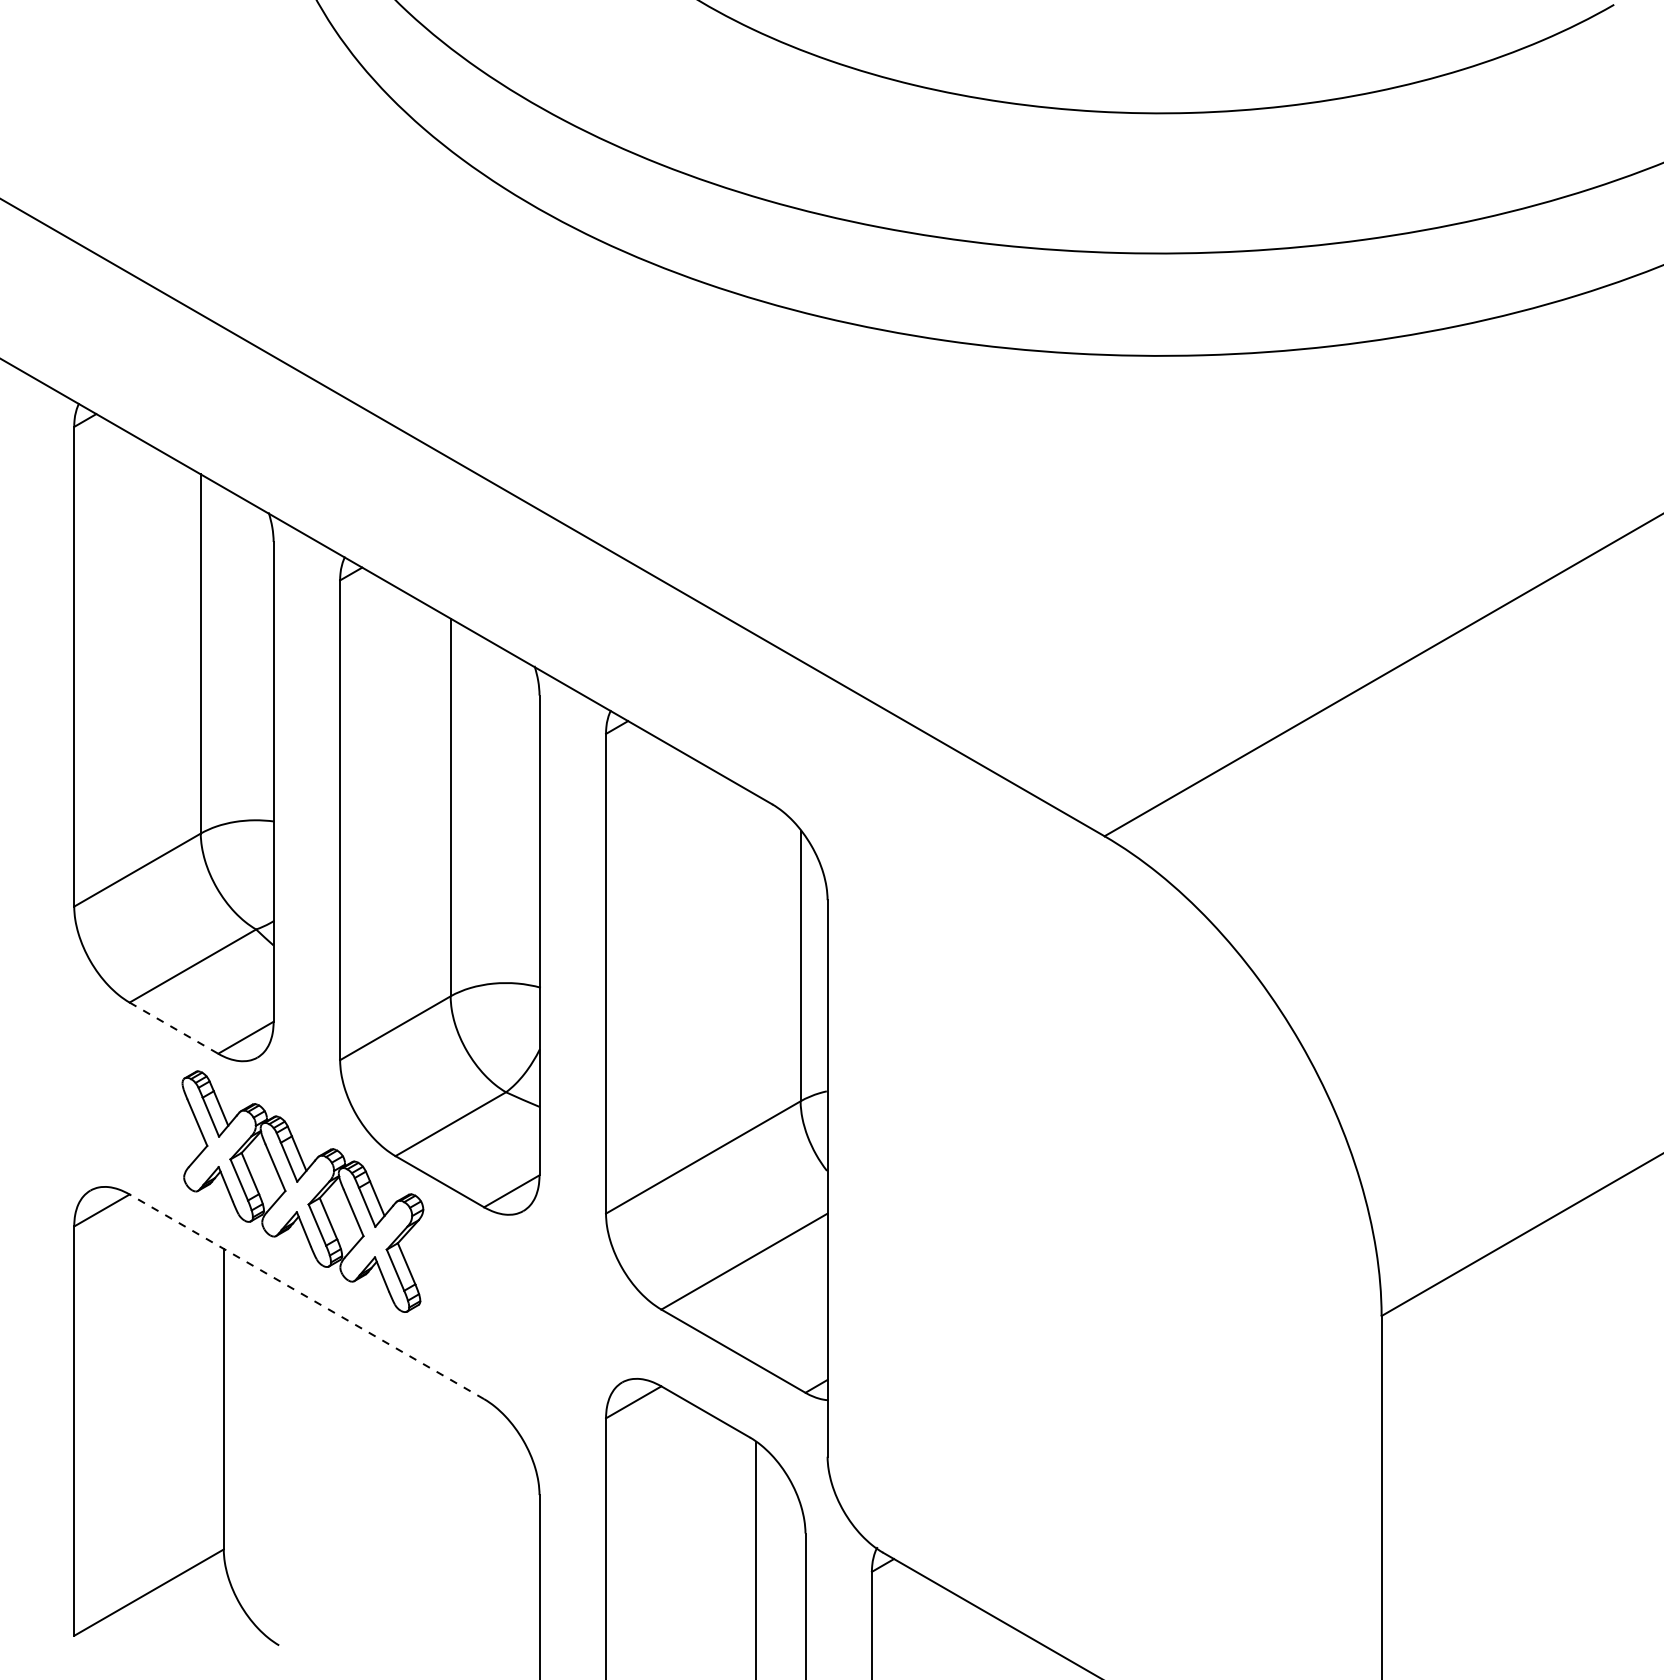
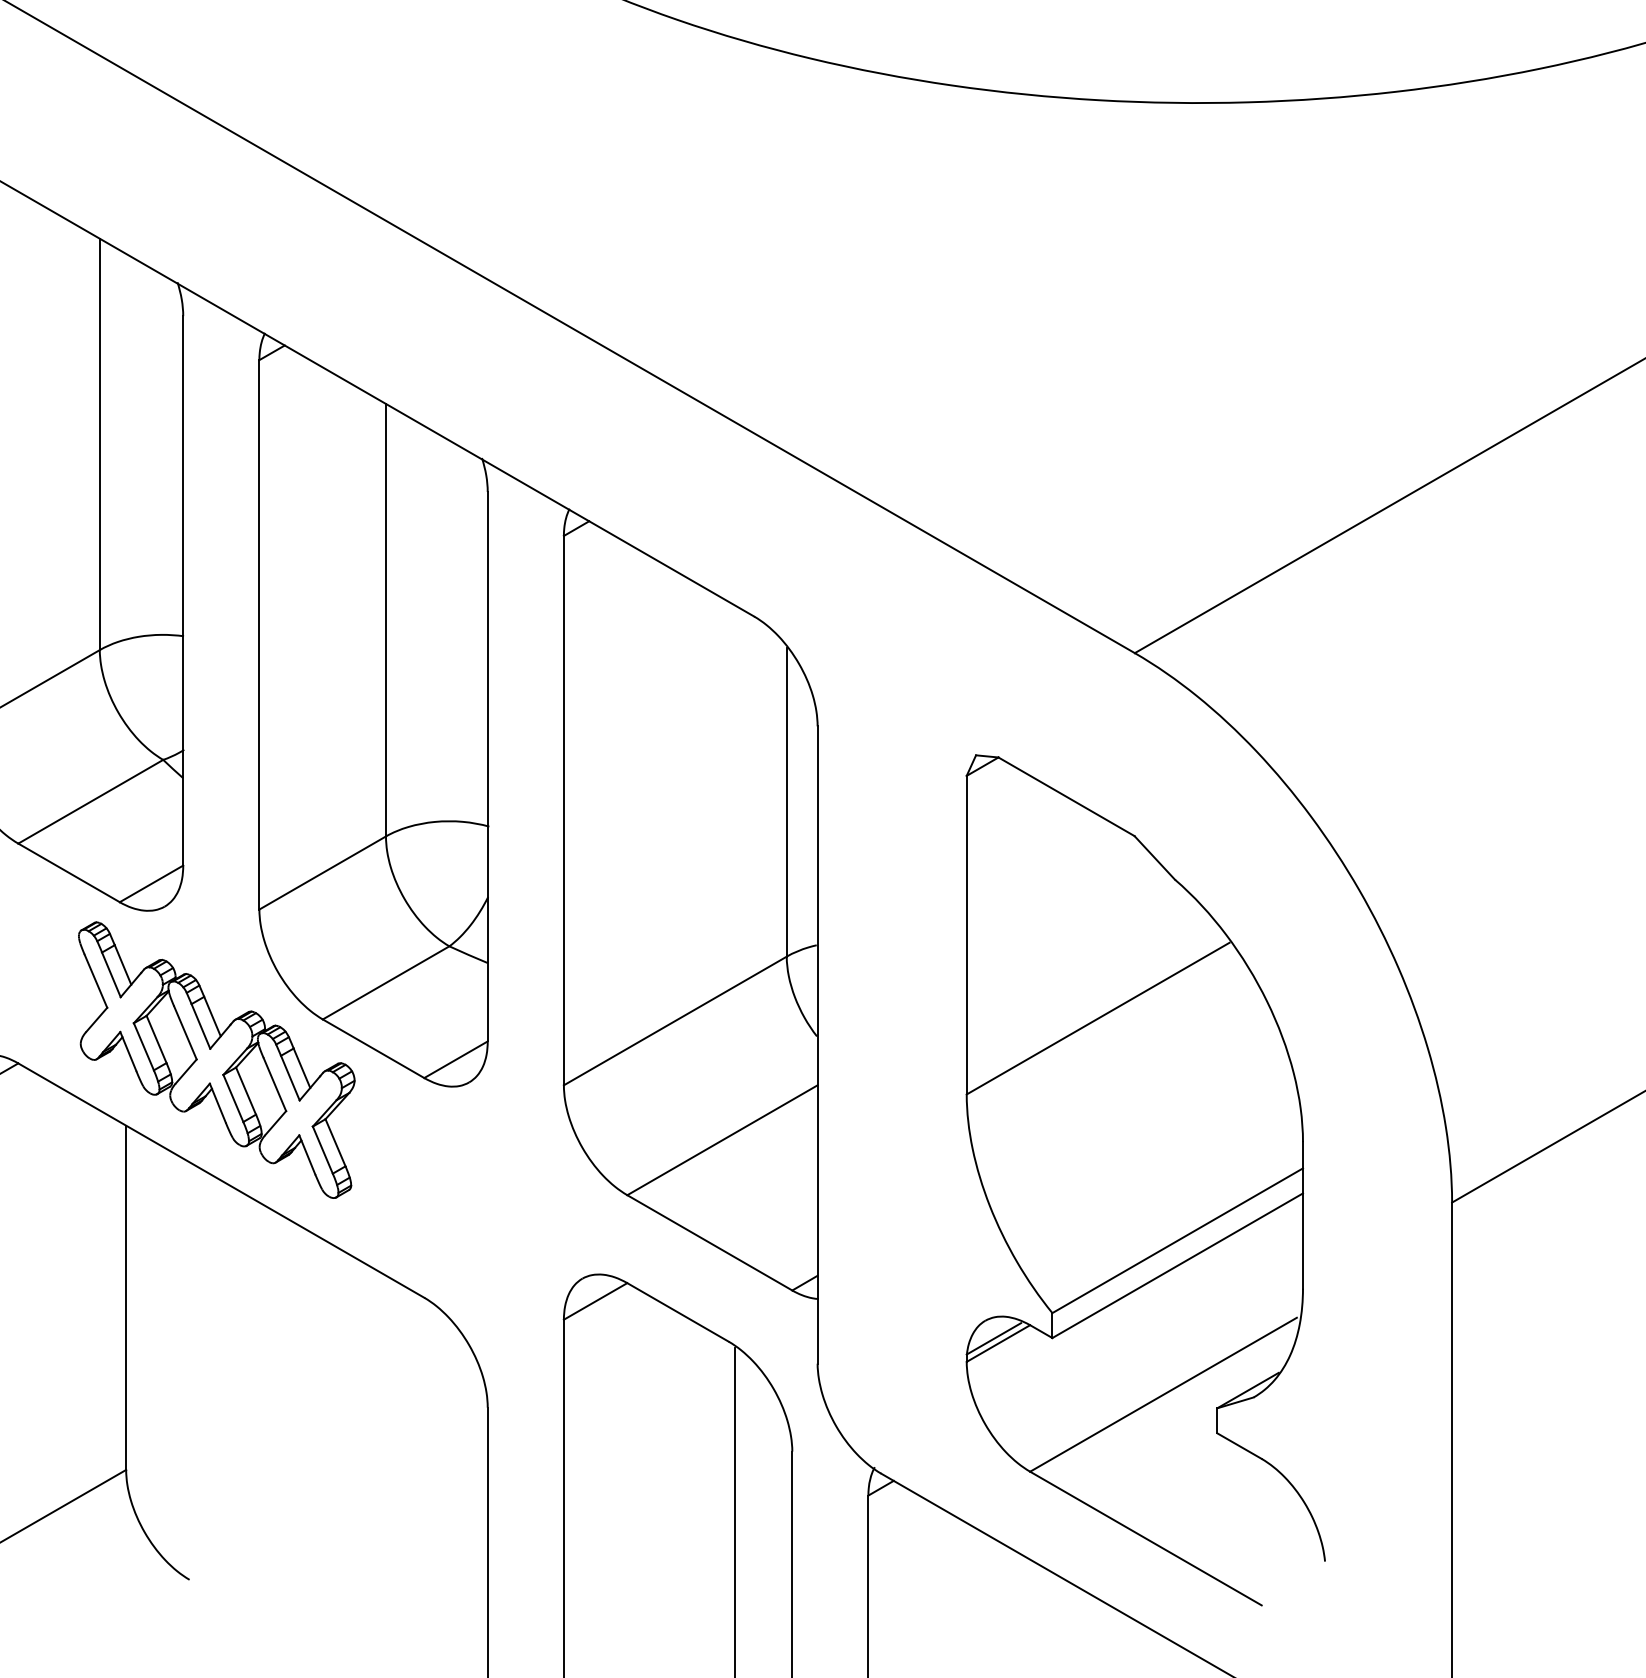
line: (174, 1028) -> (69, 873), dashed -> solid
line: (306, 1296) -> (220, 1180), dashed -> solid
part: (1113, 1296) -> (1145, 1180), added

